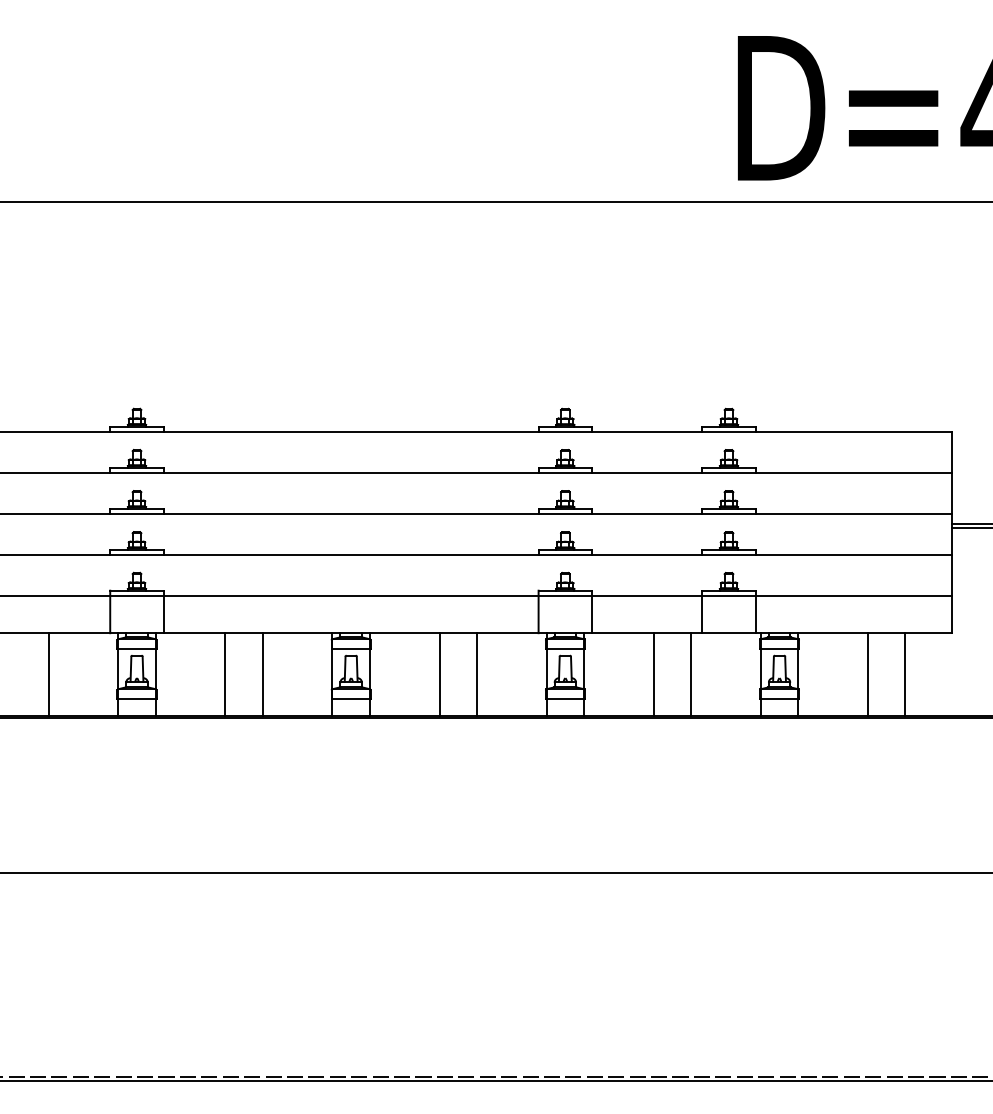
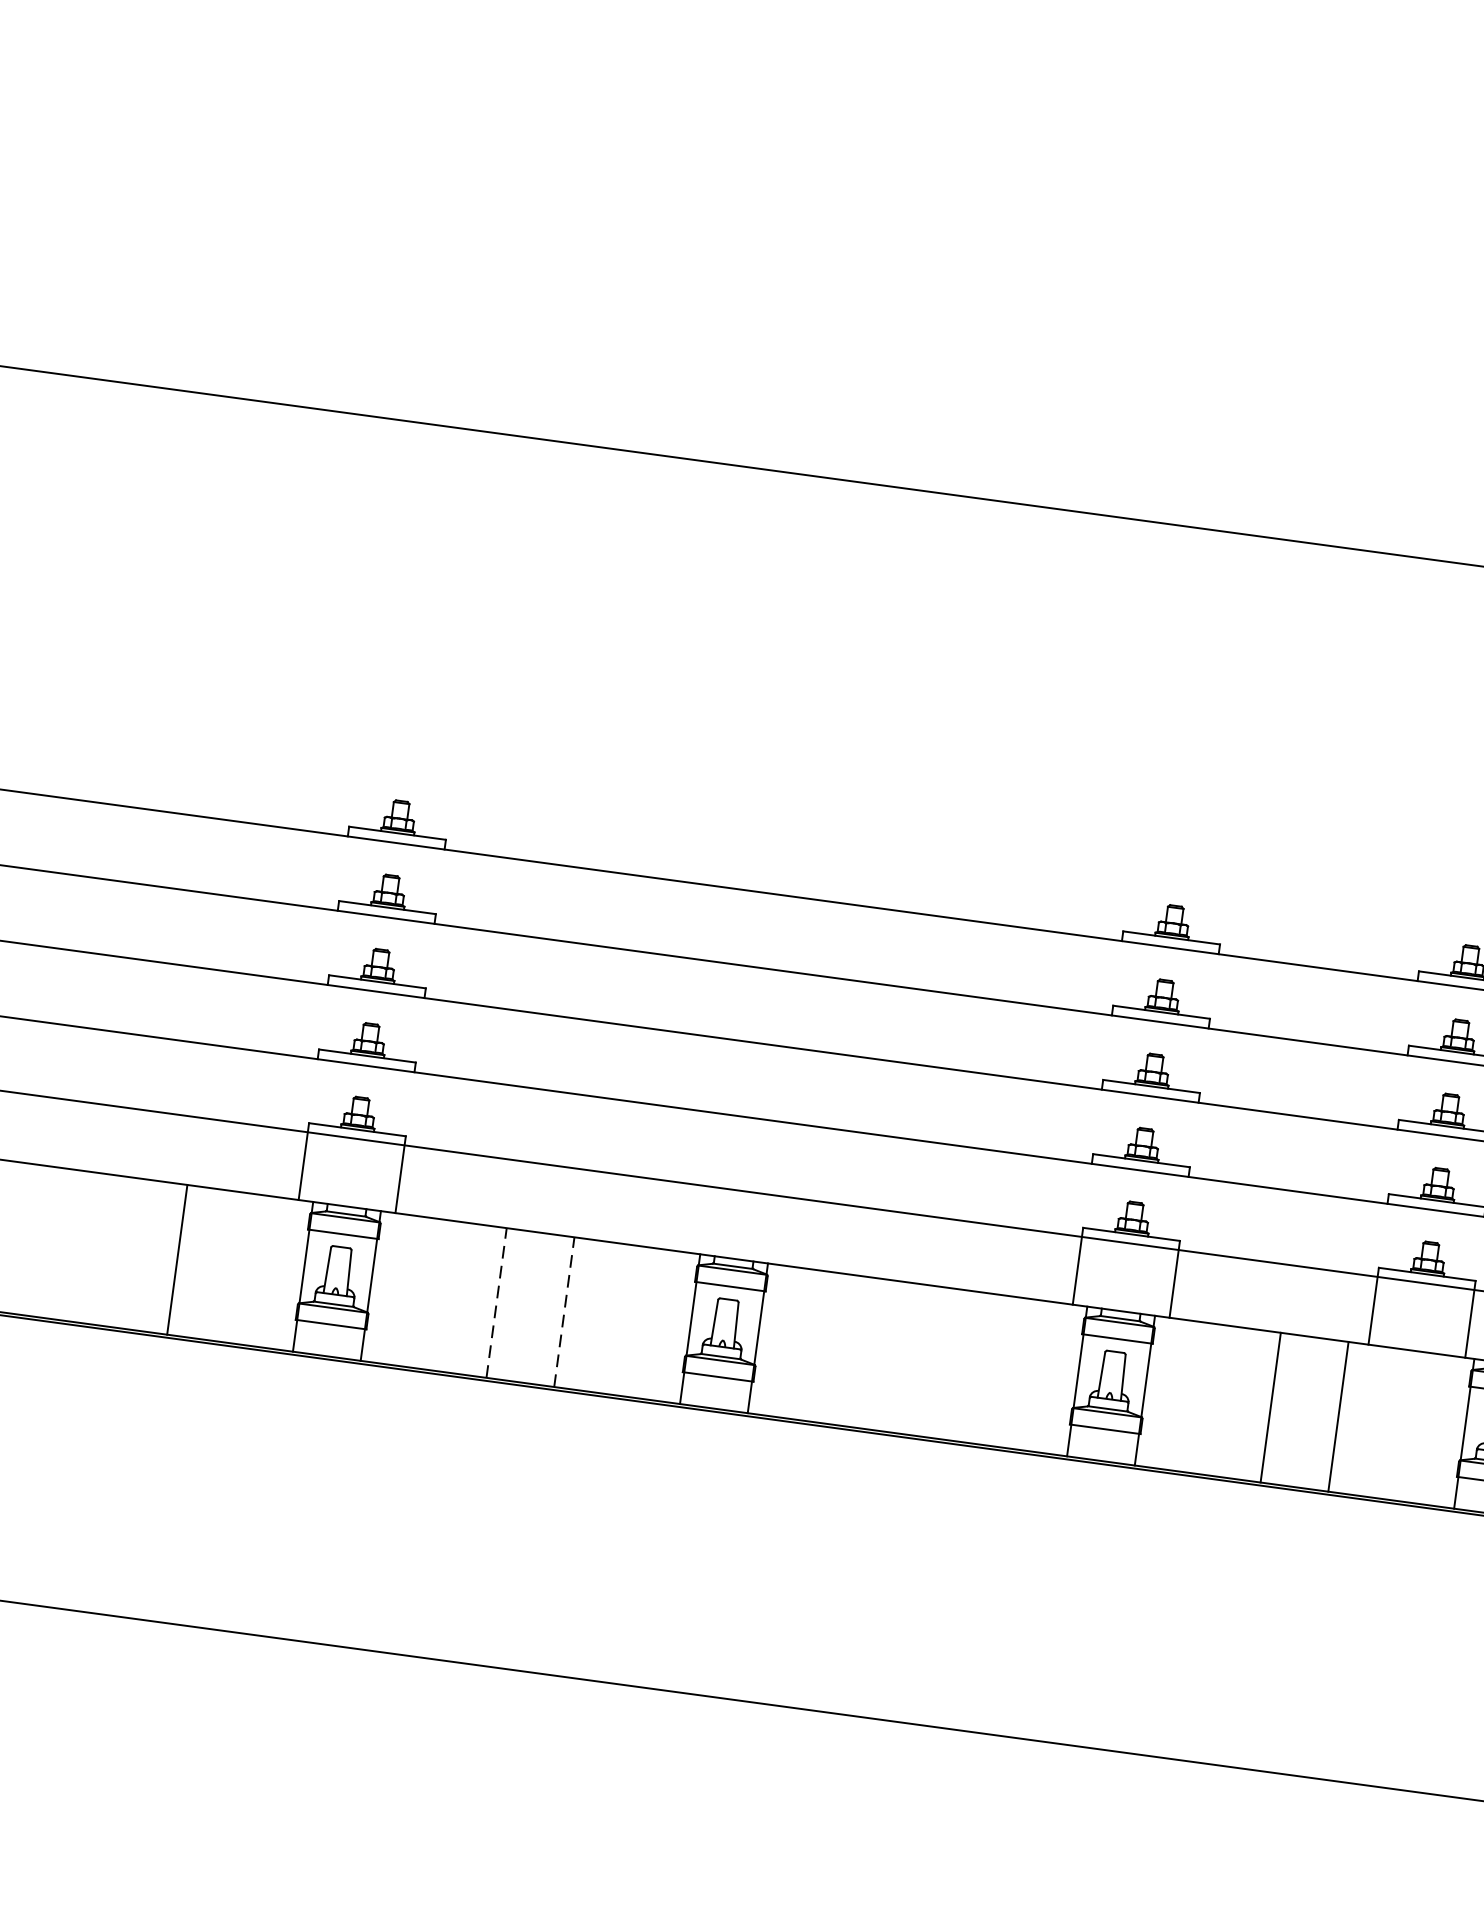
line: (225, 674) -> (496, 1302), solid -> dashed
line: (262, 674) -> (563, 1311), solid -> dashed
line: (439, 674) -> (883, 1355), removed
line: (477, 674) -> (952, 1364), removed

